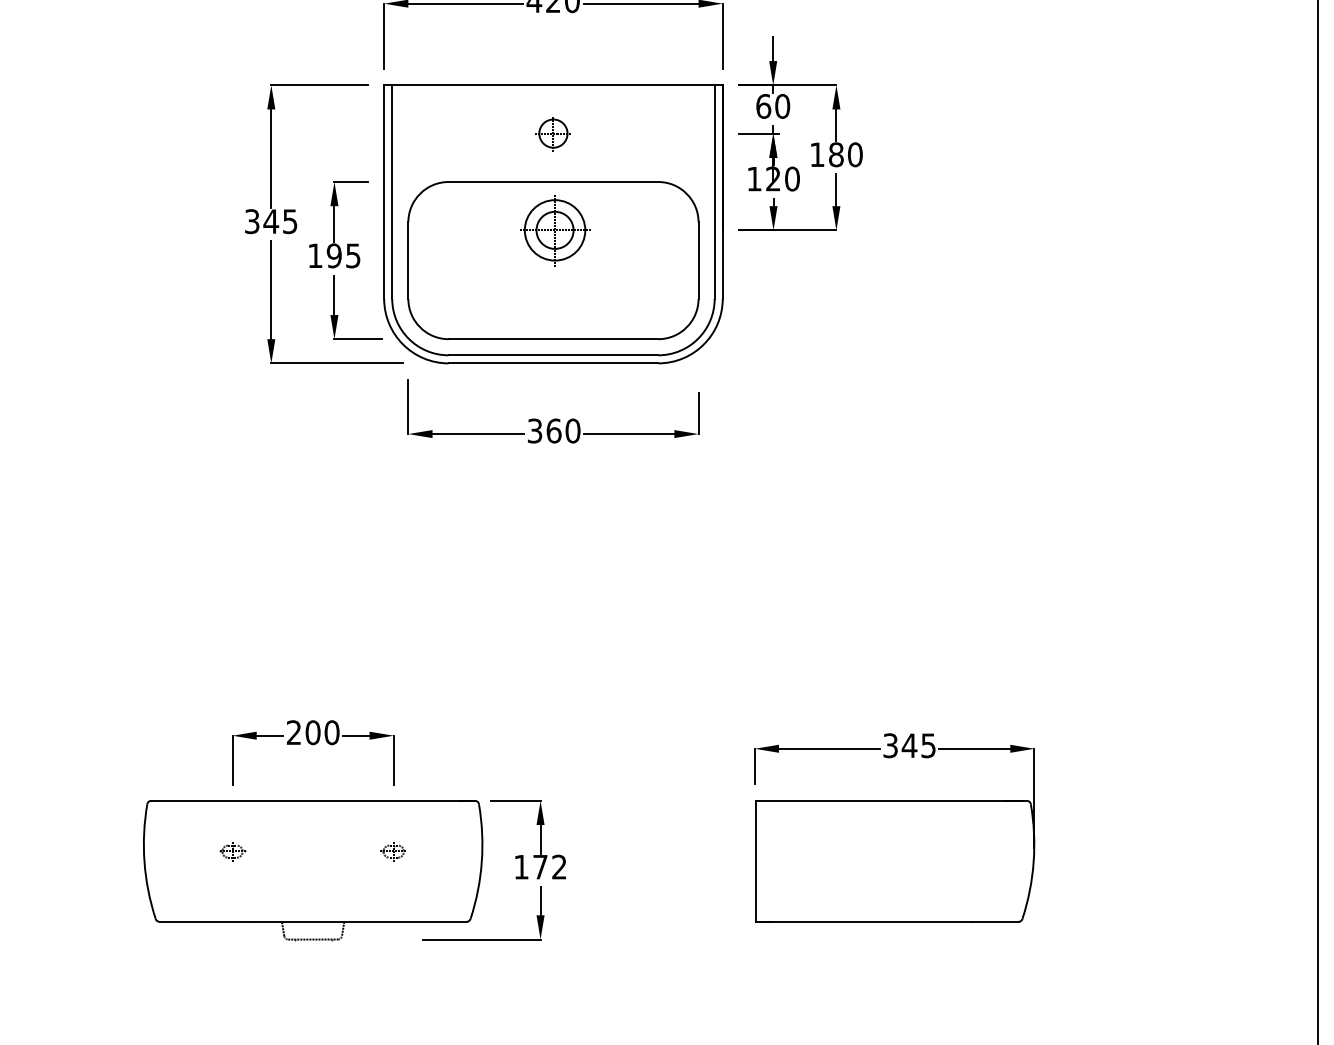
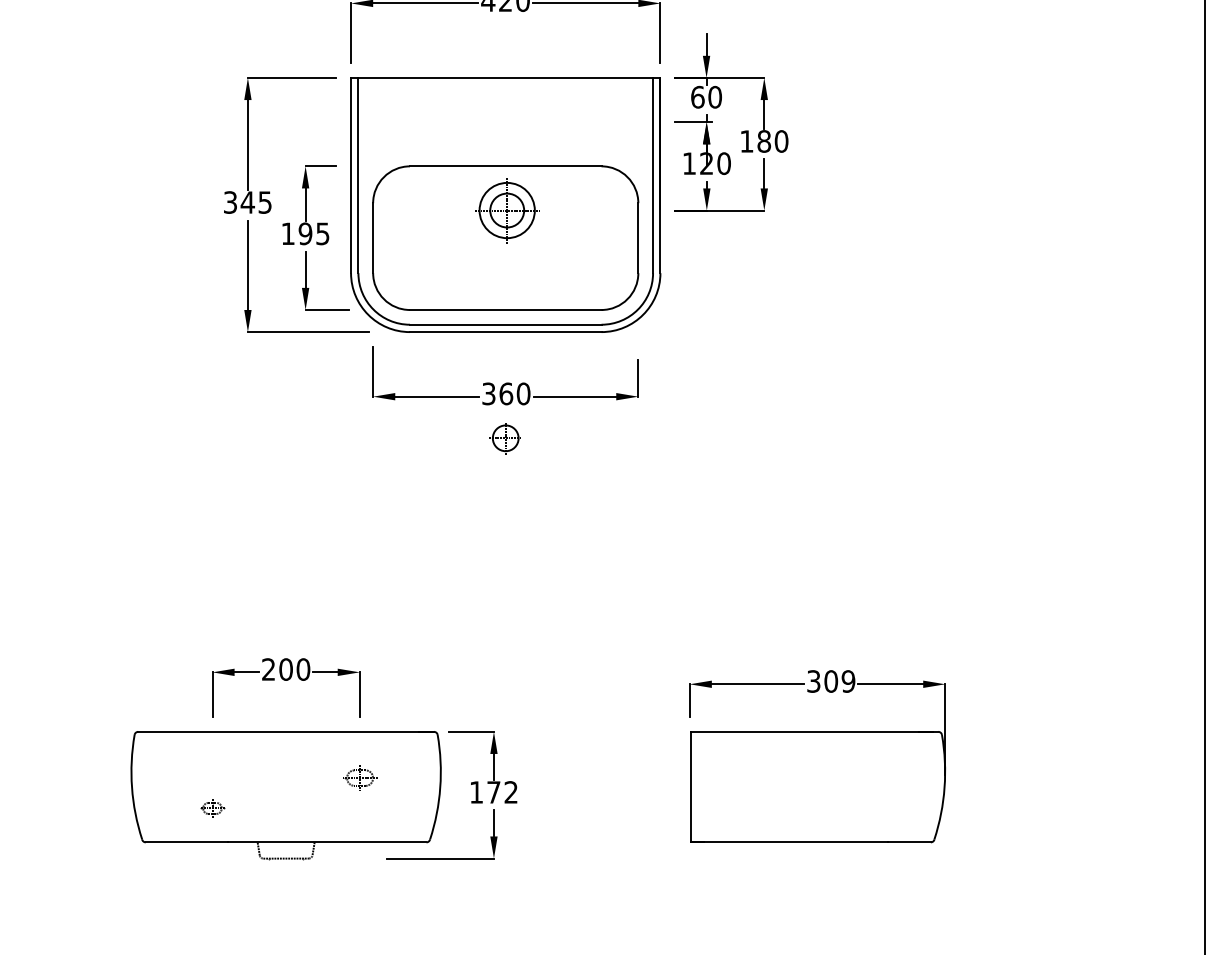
part: (552, 134) -> (504, 439), moved
text: (918, 745) -> (839, 681), 345 -> 309
part: (232, 851) -> (212, 808), moved
part: (392, 851) -> (358, 778), size x1.4

